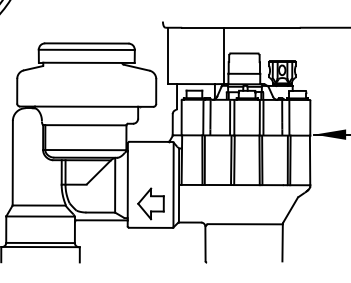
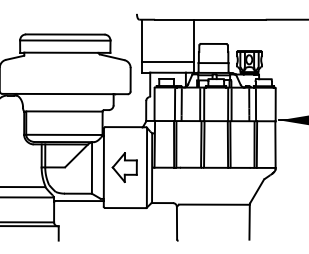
line: (195, 72) -> (167, 61), added
part: (150, 203) -> (124, 167), moved

